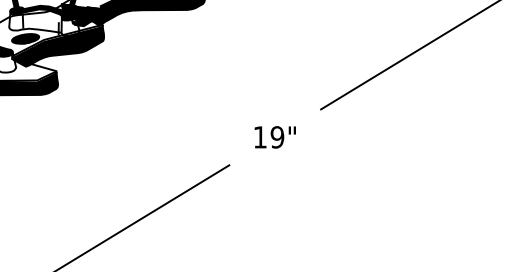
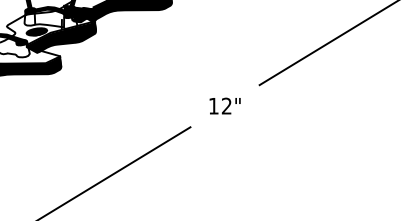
text: (277, 136) -> (226, 105), 19" -> 12"

